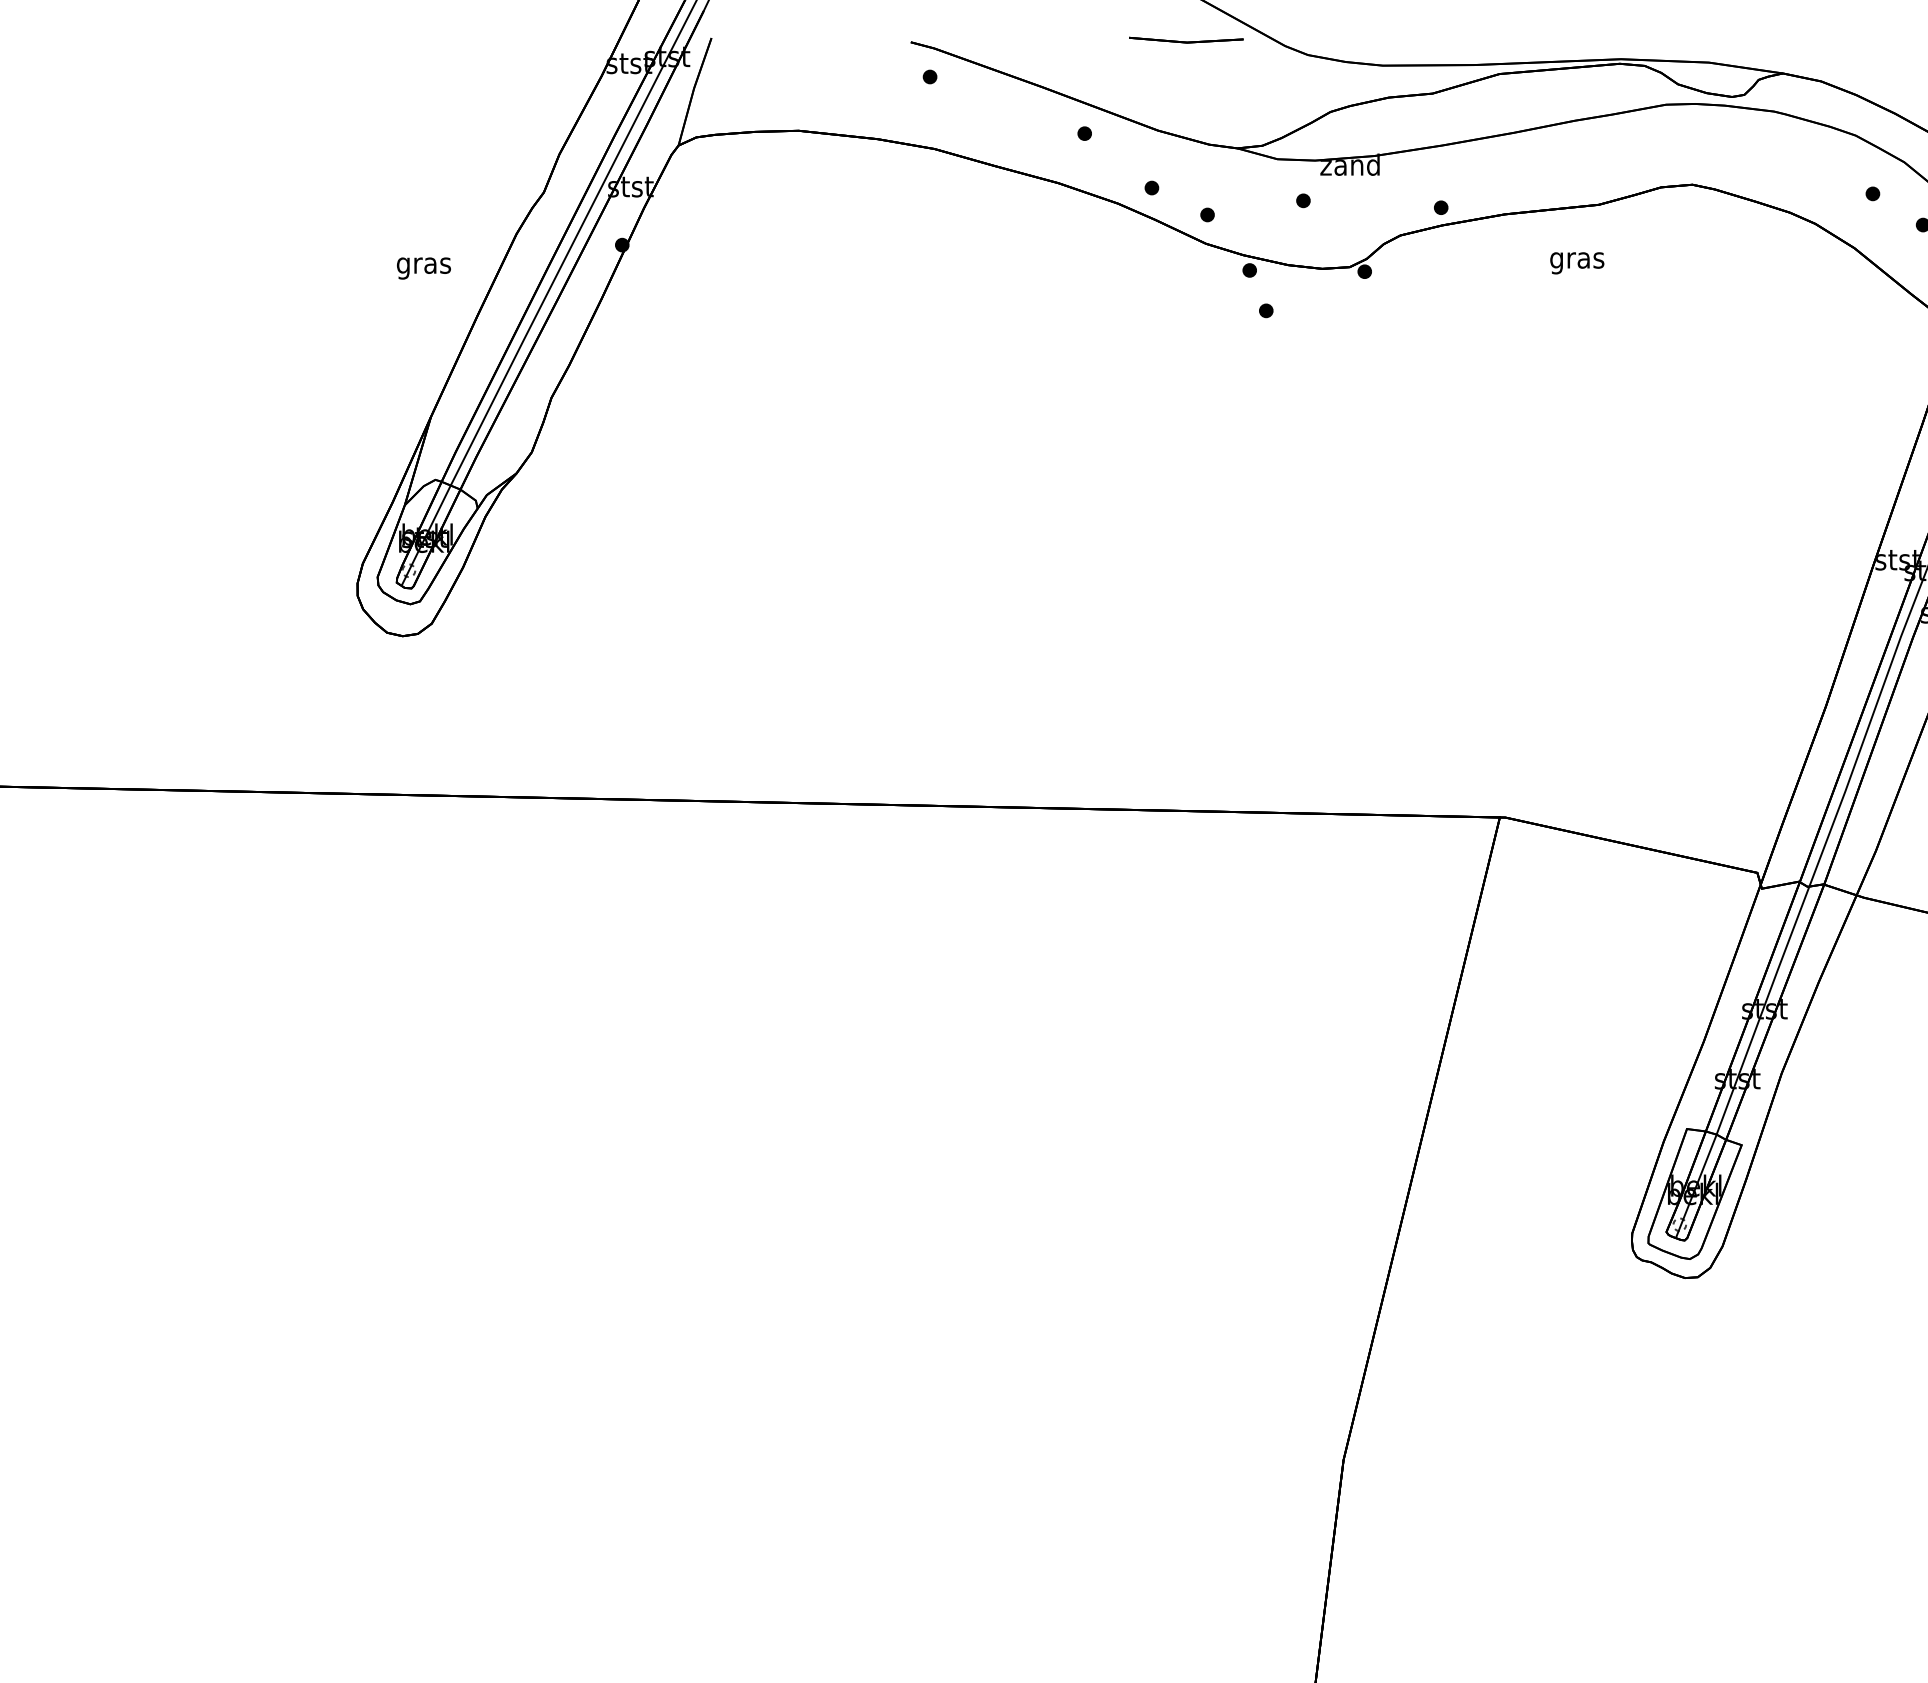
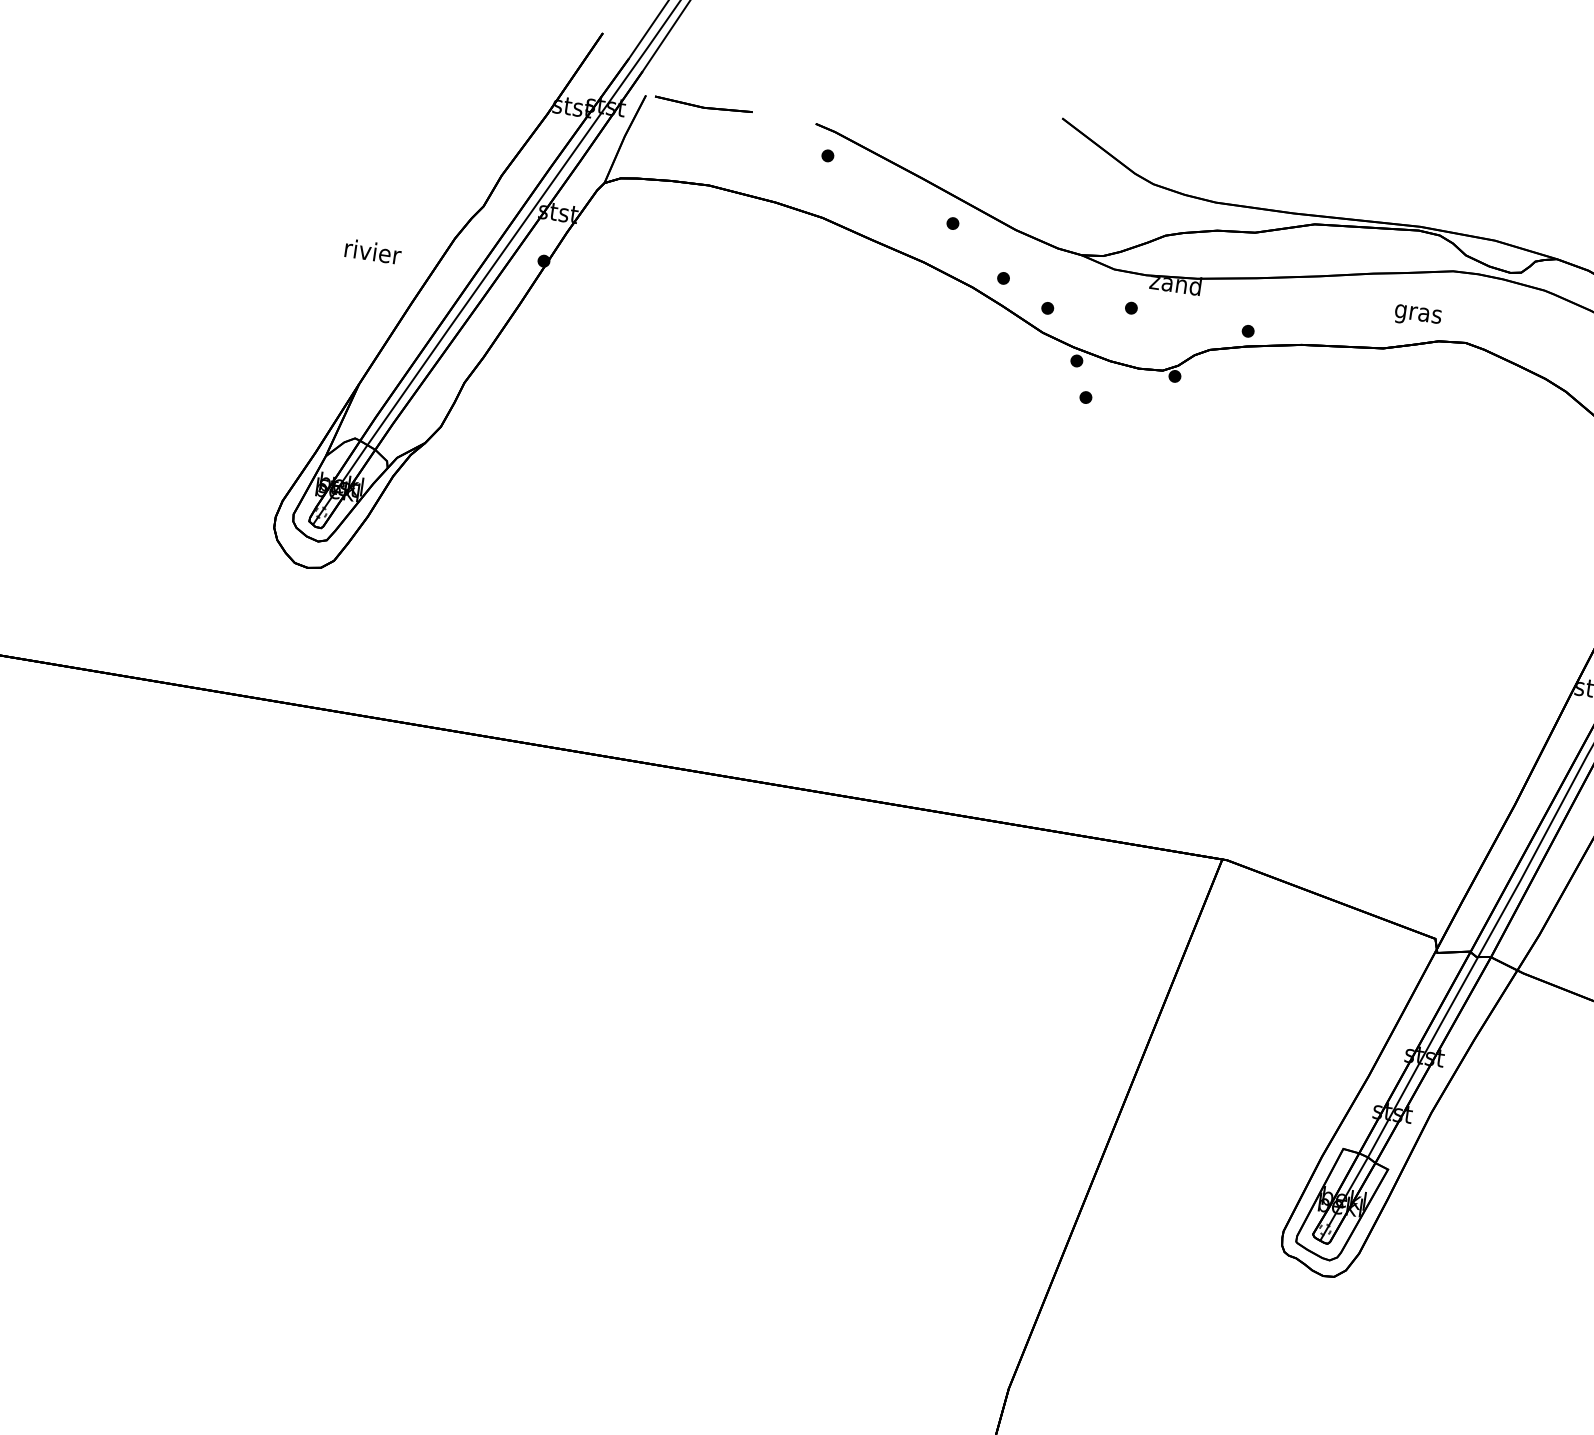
part: (1186, 39) -> (703, 105), moved
text: (1577, 263) -> (1418, 316), moved
text: (424, 265) -> (372, 253), gras -> rivier

